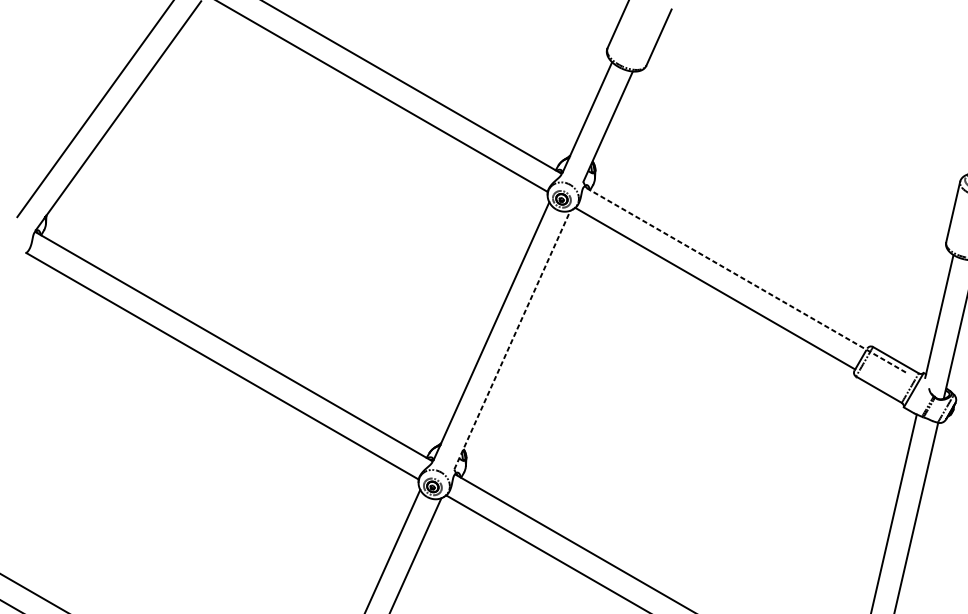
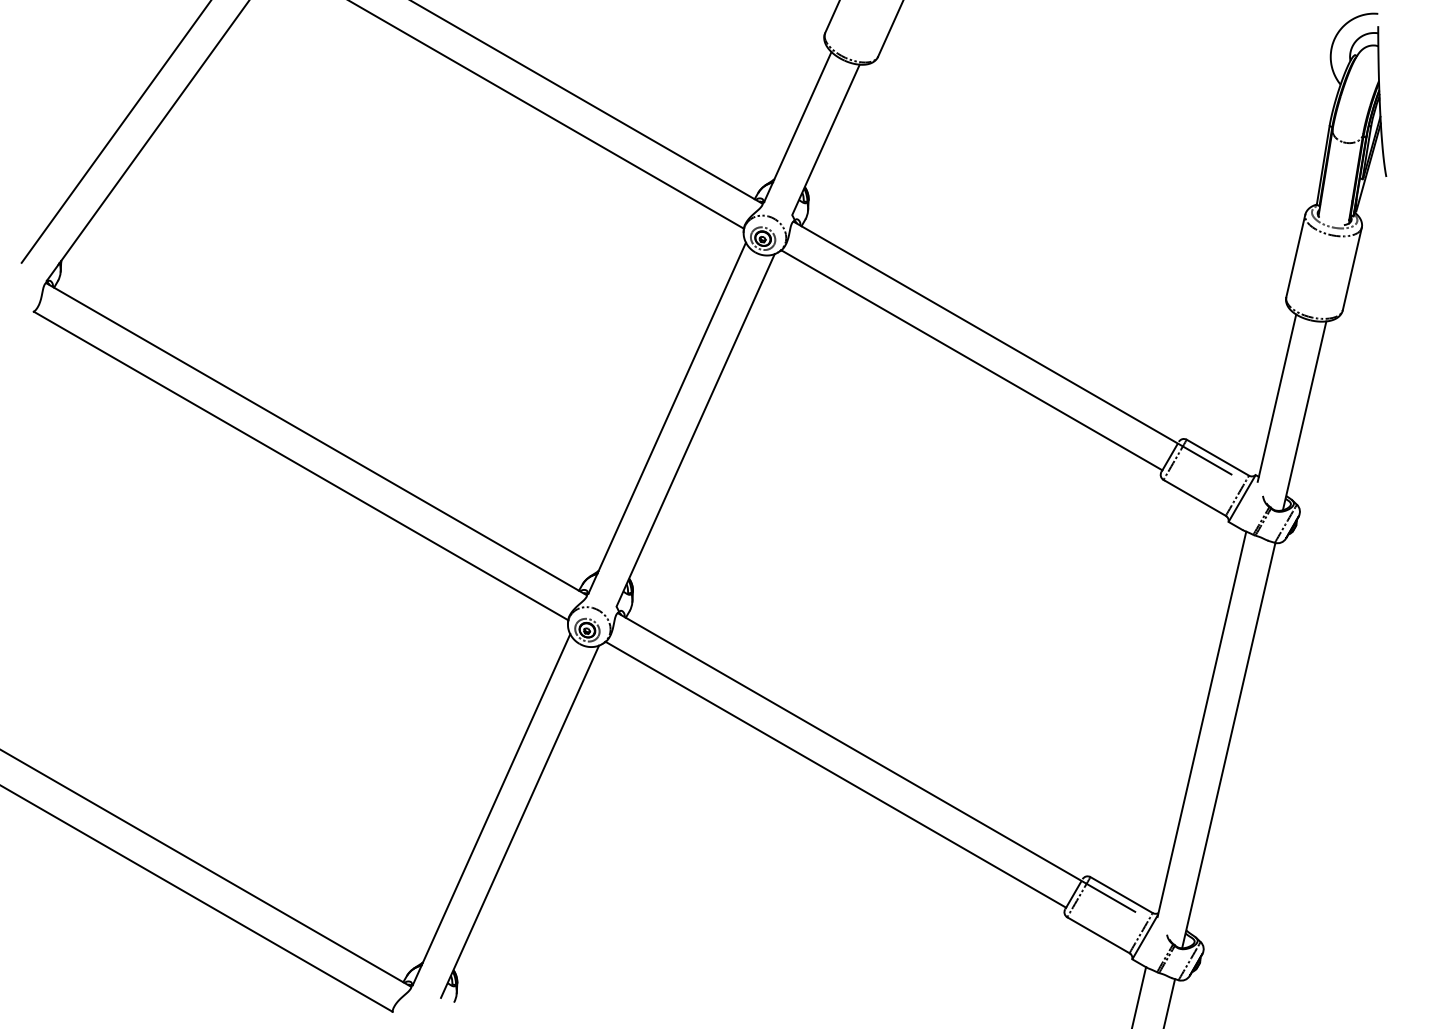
line: (745, 279) -> (1012, 348), dashed -> solid
line: (512, 339) -> (695, 429), dashed -> solid

